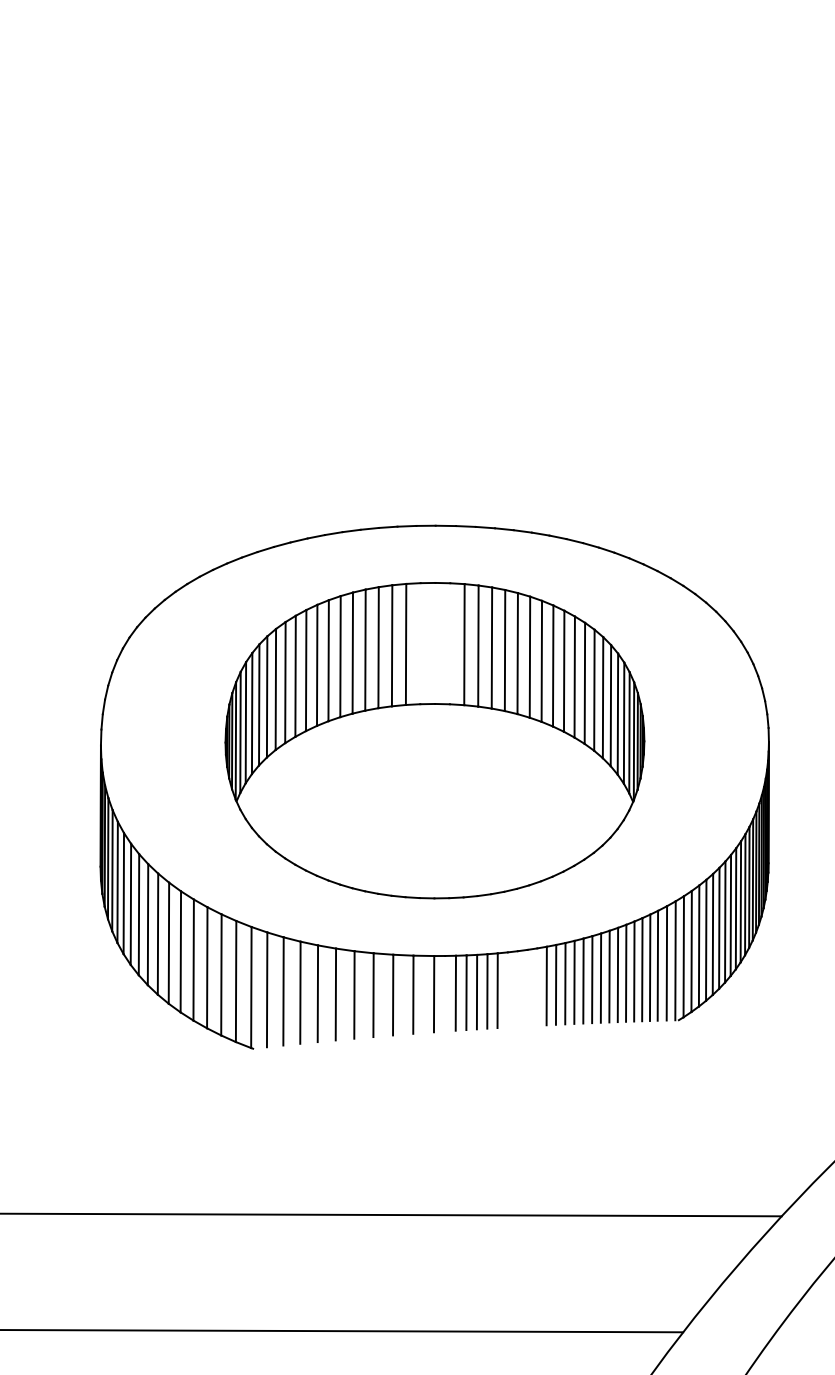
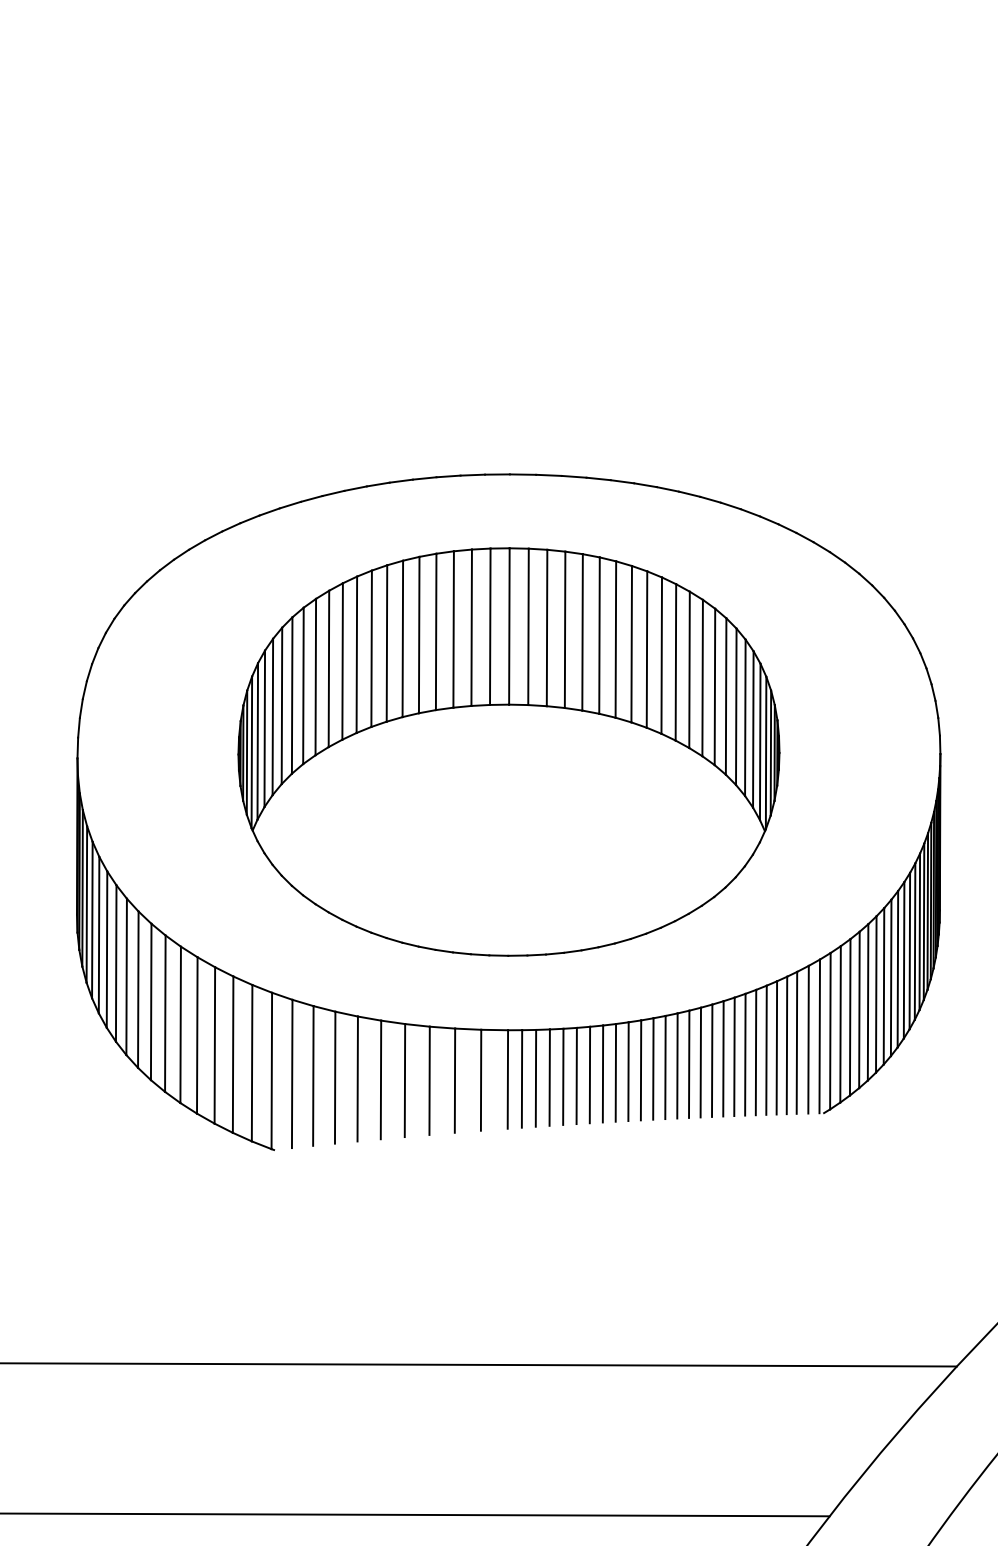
line: (435, 642) -> (509, 625), added
line: (420, 643) -> (490, 626), added
line: (449, 643) -> (527, 626), added
line: (537, 986) -> (641, 1069), added
line: (527, 987) -> (628, 1070), added
line: (517, 988) -> (615, 1072), added
line: (507, 989) -> (602, 1073), added
line: (444, 993) -> (521, 1078), added

